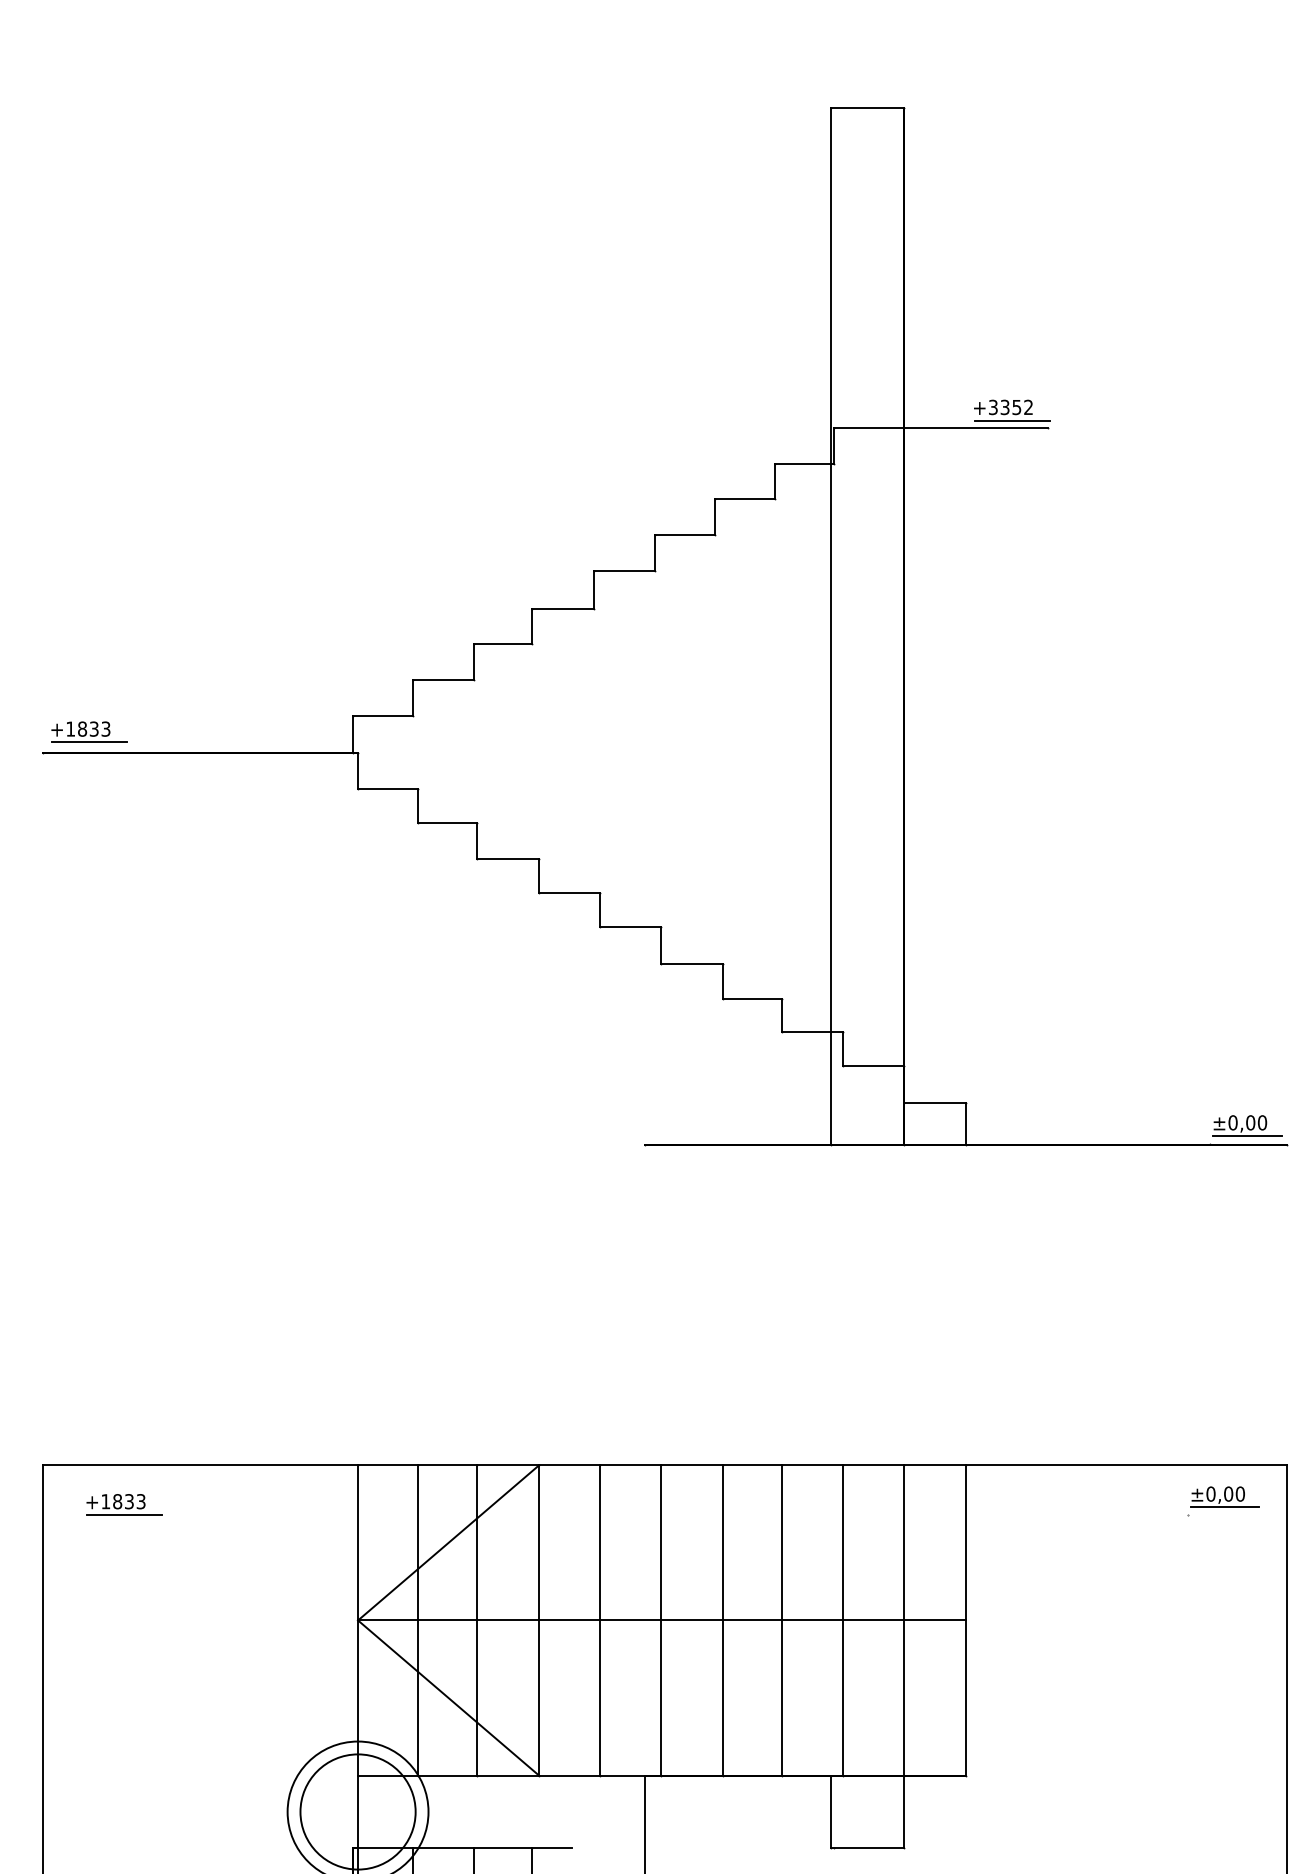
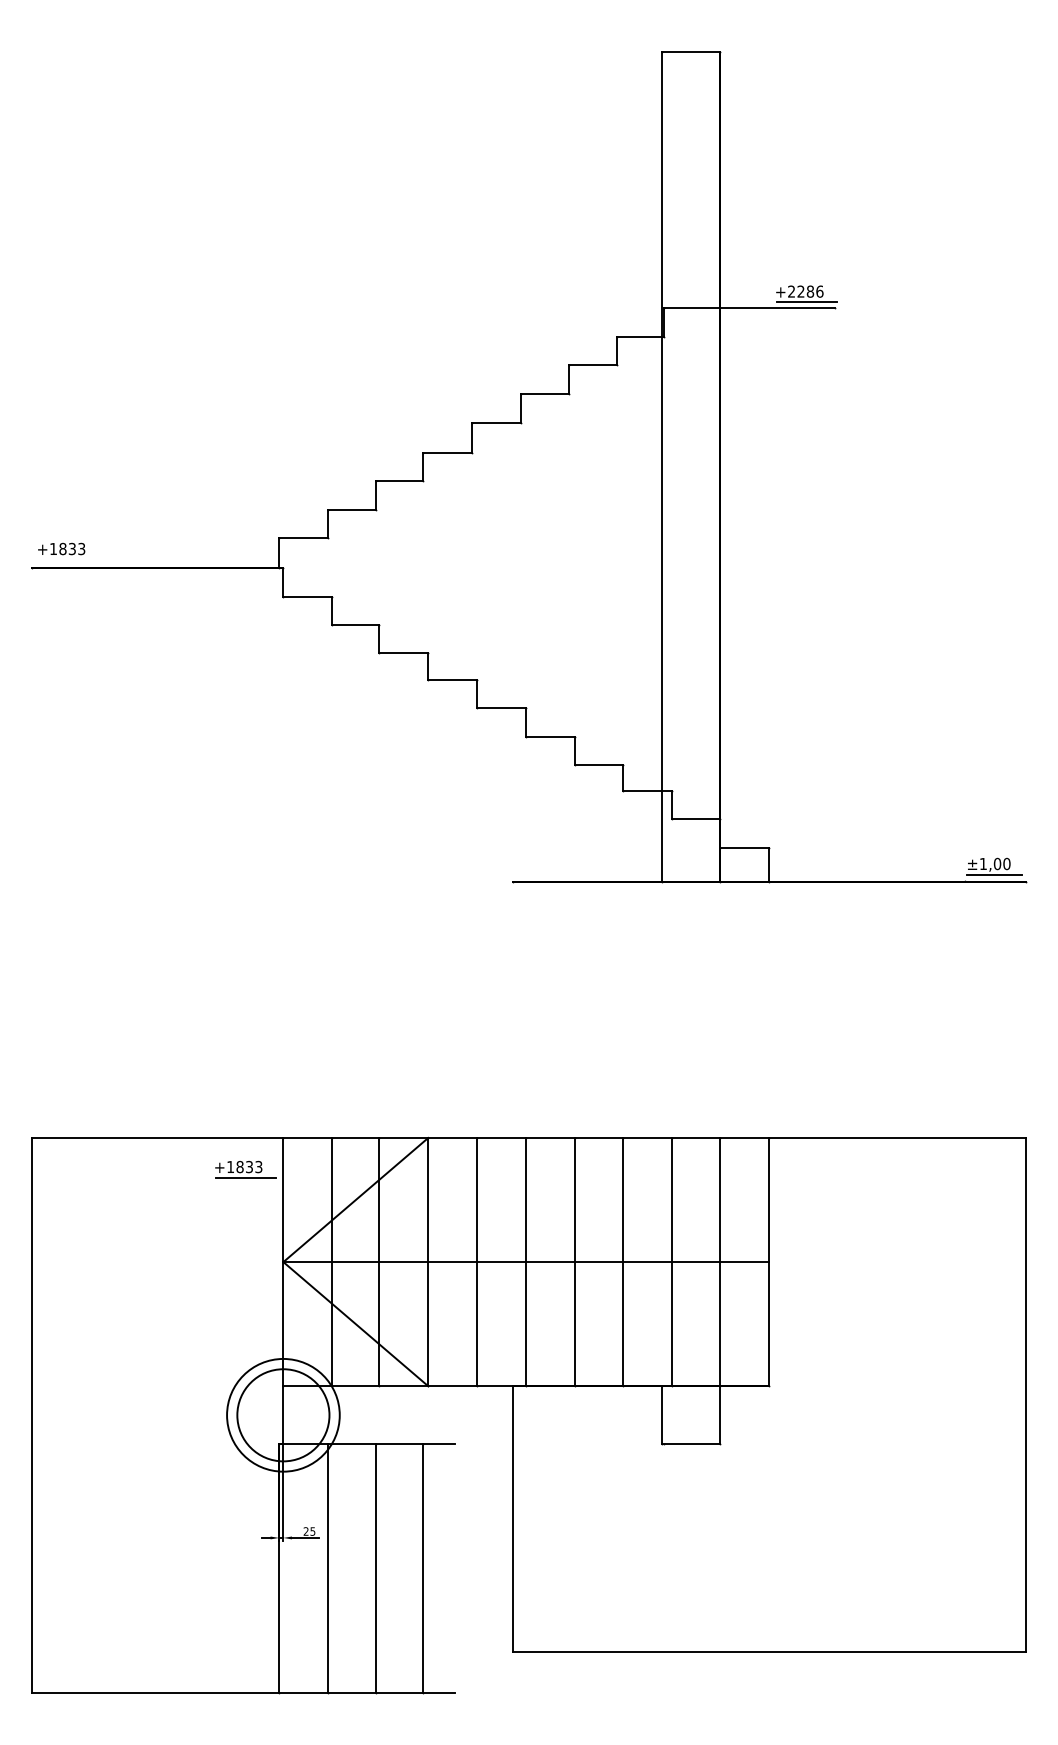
text: (1010, 407) -> (805, 291), +3352 -> +2286
line: (89, 742) -> (68, 559), removed
text: (1233, 1122) -> (983, 863), ±0,00 -> ±1,00
part: (1223, 1500) -> (975, 1166), removed
part: (124, 1504) -> (245, 1169), moved

